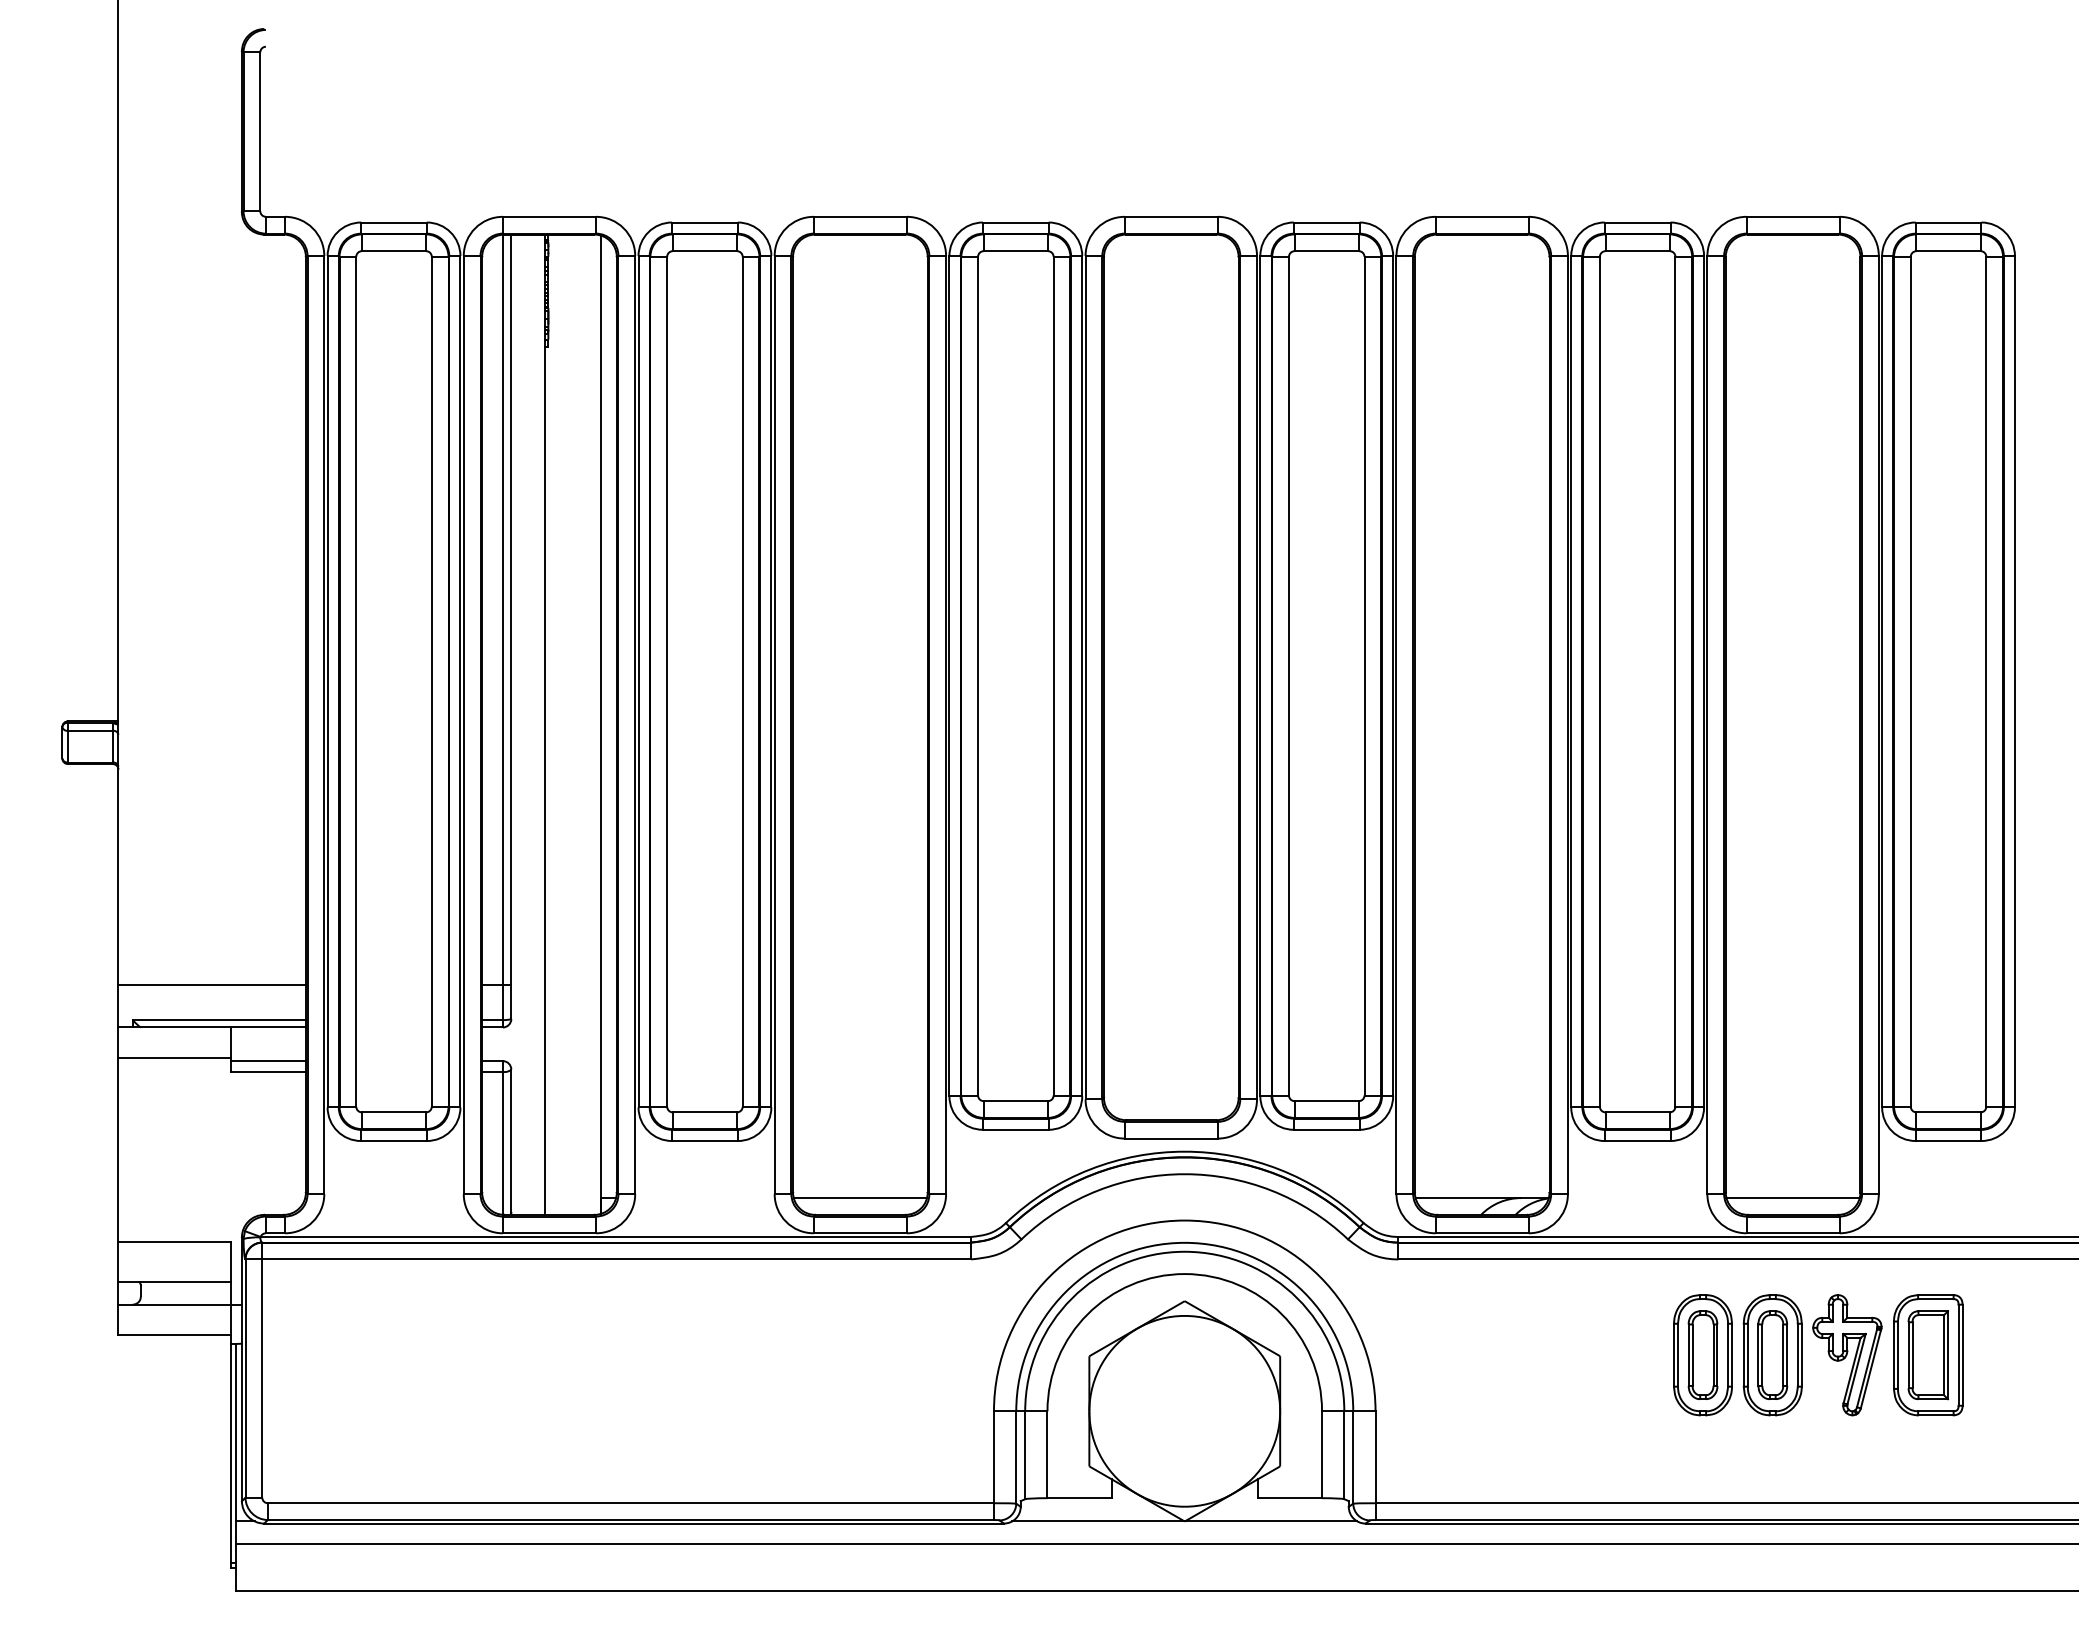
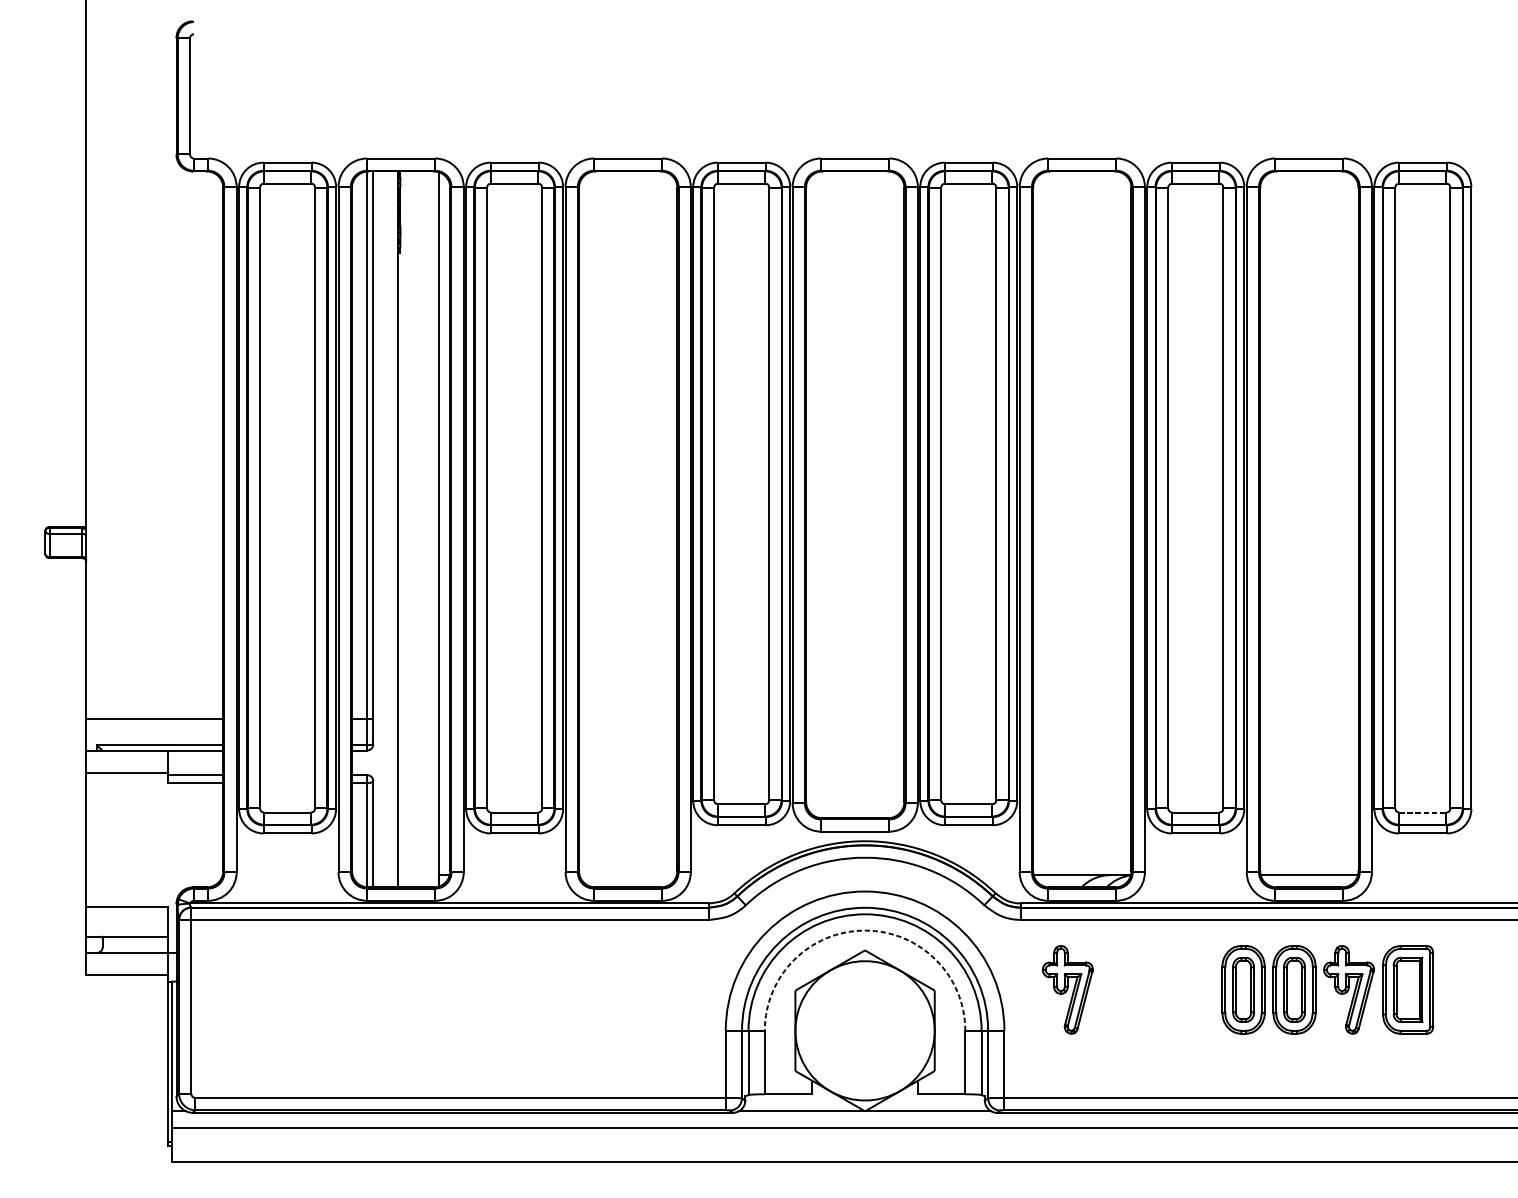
line: (1949, 1112) -> (1423, 812), solid -> dashed
line: (860, 1198) -> (628, 875), removed
arc: (1184, 1274) -> (864, 930), solid -> dashed
part: (1462, 1355) -> (1067, 990), added

